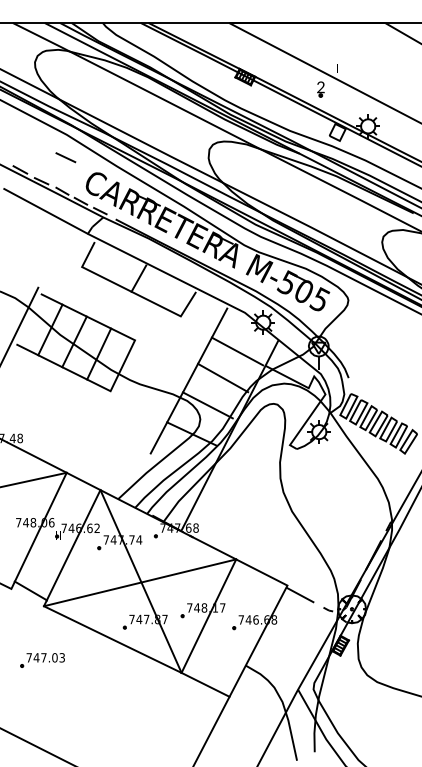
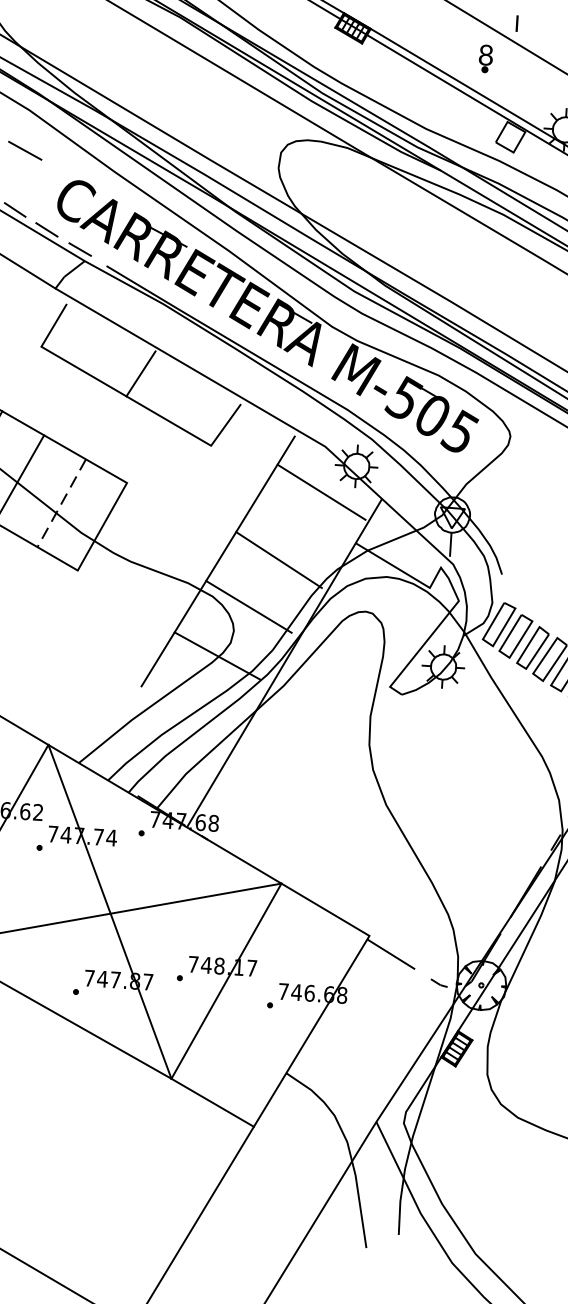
text: (320, 87) -> (485, 55), 2 -> 8
line: (237, 351) -> (321, 492), moved
line: (98, 354) -> (60, 503), solid -> dashed

